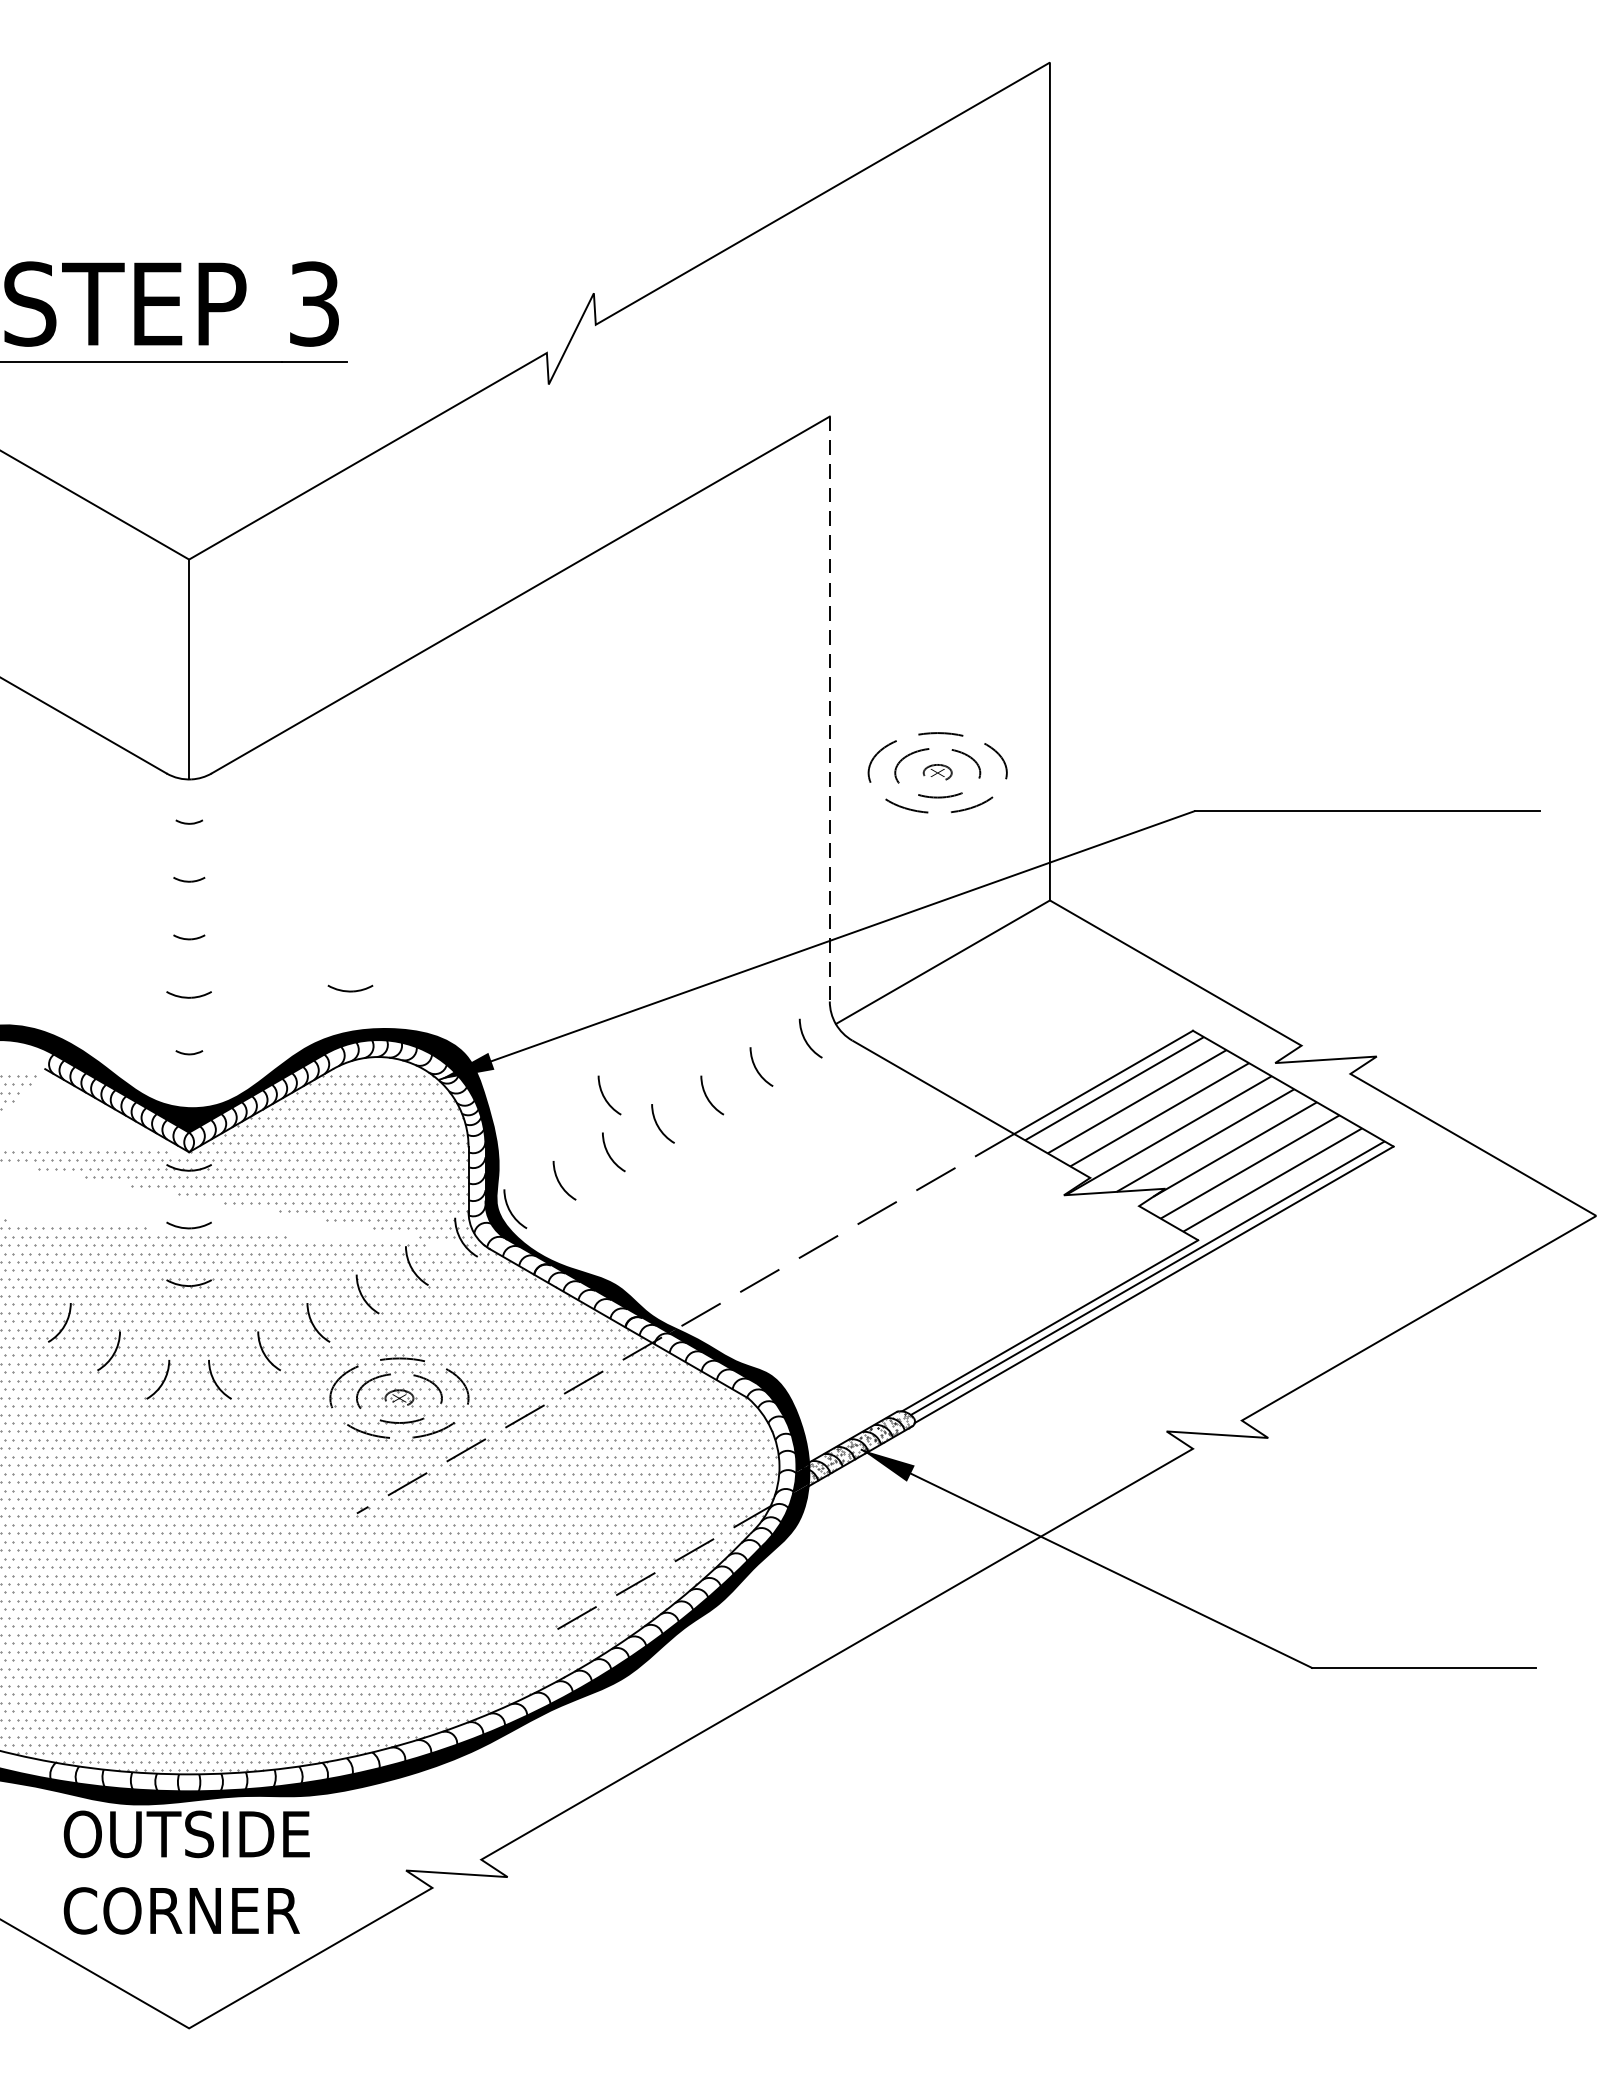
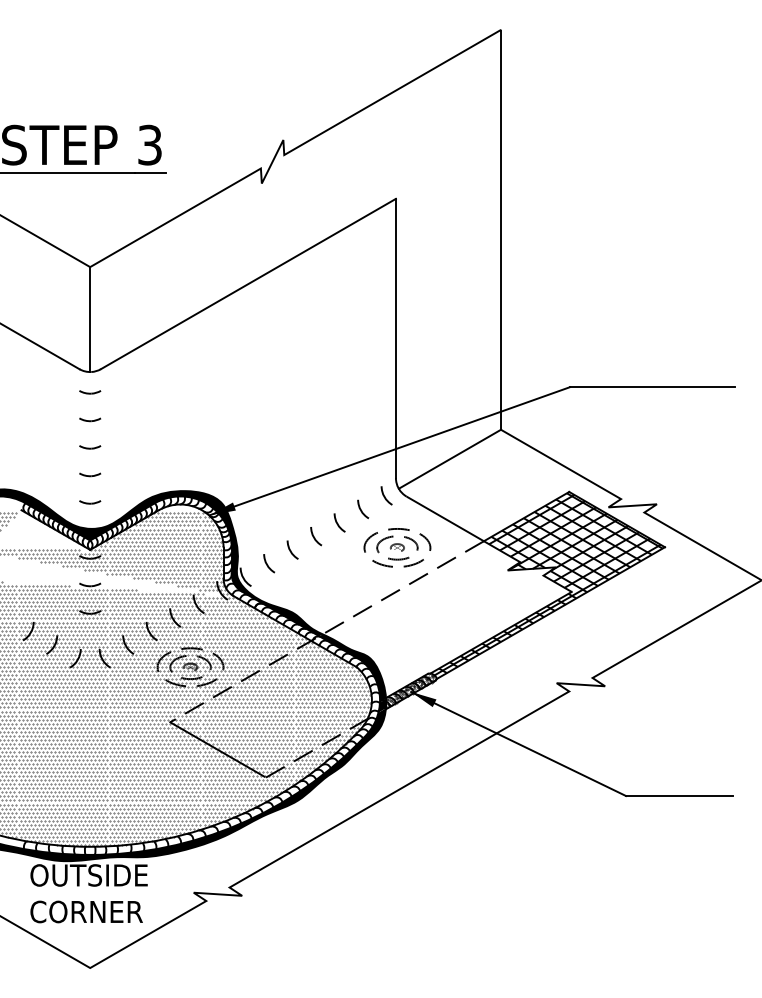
line: (828, 709) -> (395, 338), dashed -> solid
part: (937, 772) -> (397, 547), moved
part: (189, 822) -> (90, 392), size x1.67
part: (189, 878) -> (90, 419), size x1.43
part: (189, 937) -> (90, 447), size x1.43
part: (351, 987) -> (167, 471), removed
part: (189, 1052) -> (90, 502), size x1.67
arc: (606, 1096) -> (289, 523), removed
hatch: (1153, 1222) -> (550, 583), added
hatch: (455, 1570) -> (217, 749), added

